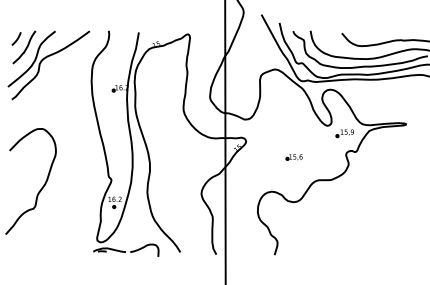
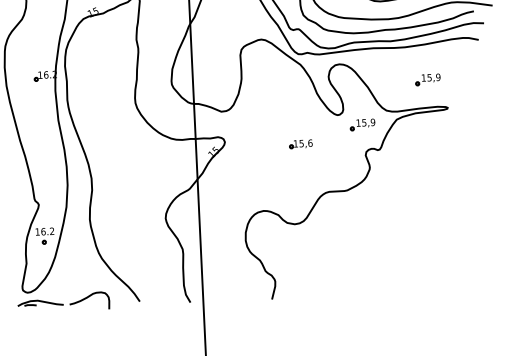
part: (392, 103) -> (427, 79), added
part: (293, 157) -> (299, 144), moved

